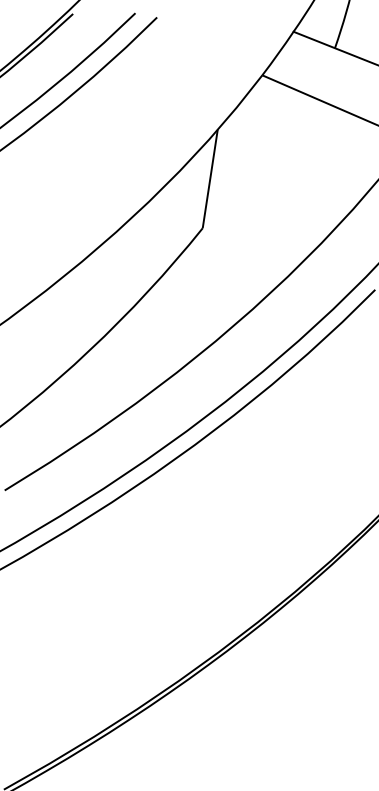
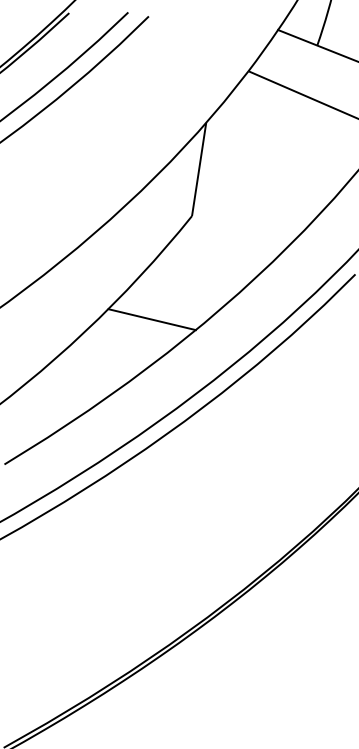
line: (159, 337) -> (151, 319), added

